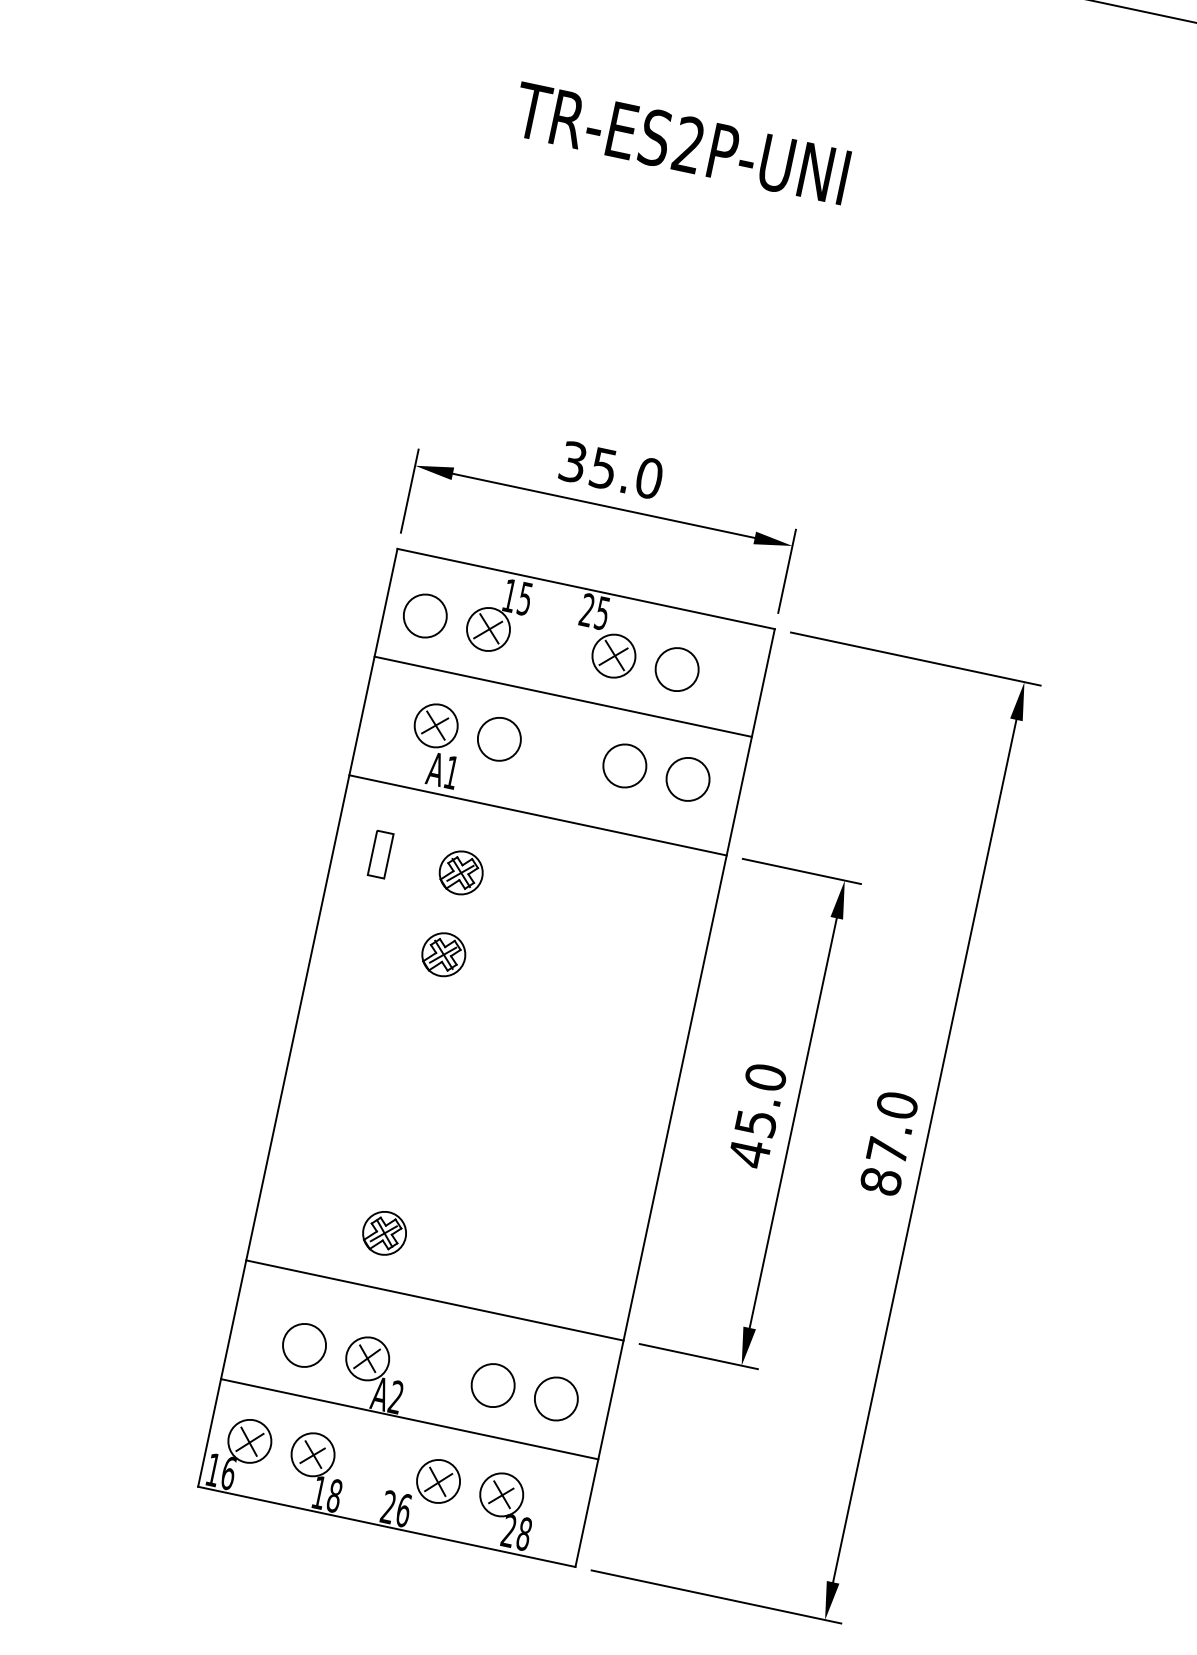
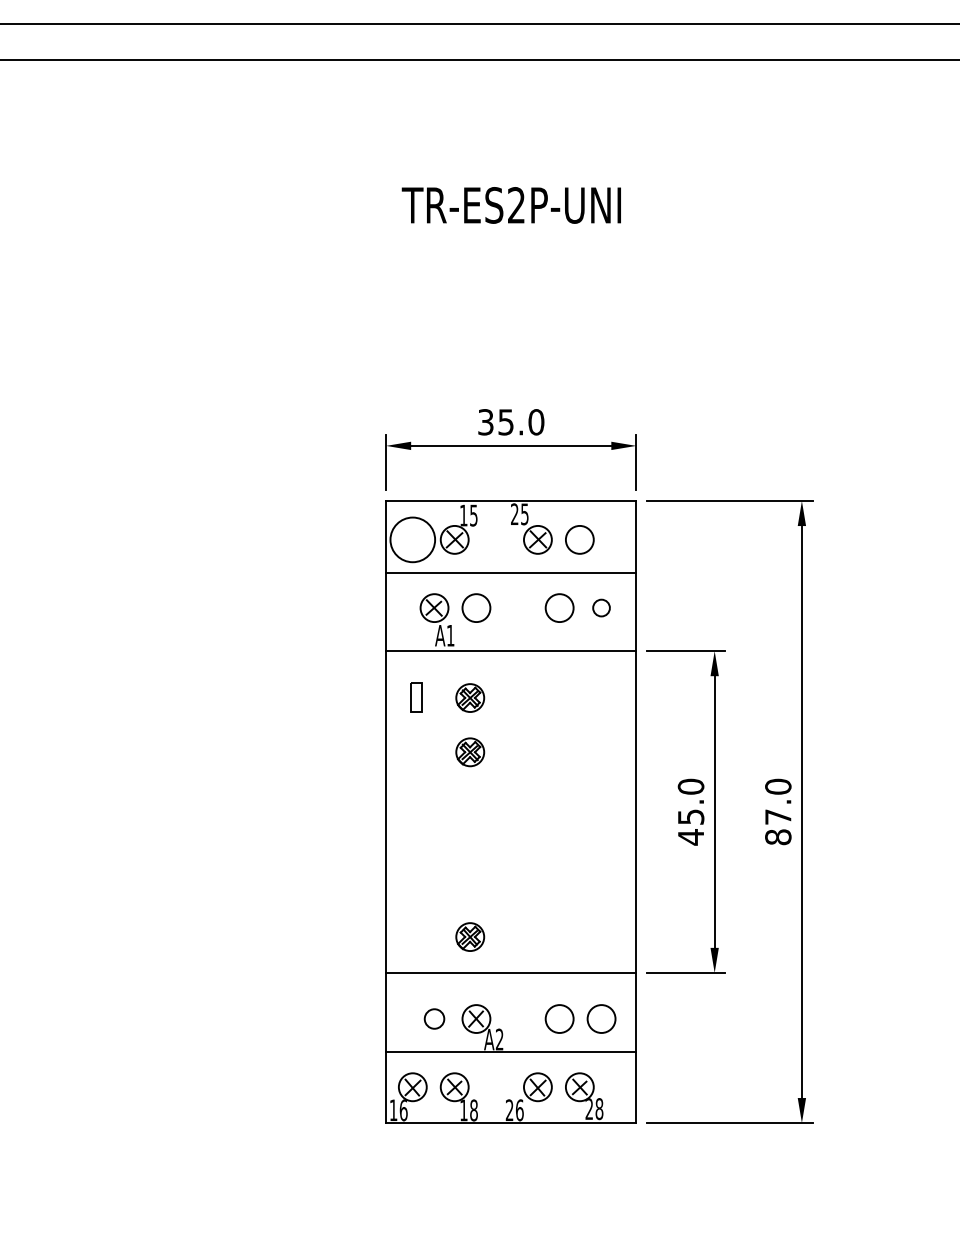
circle: (424, 615) -> (412, 539), size x1.6
circle: (688, 778) -> (601, 607), size x0.6
circle: (304, 1344) -> (434, 1018), size x0.7

